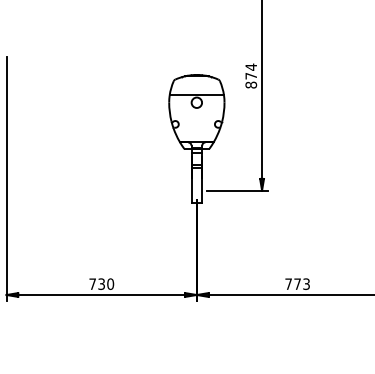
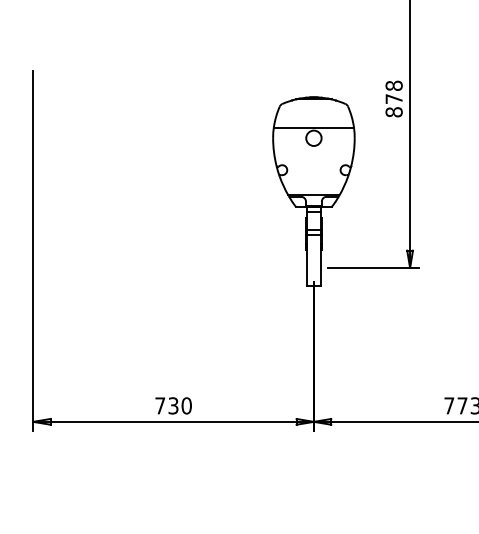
text: (251, 66) -> (394, 84), 874 -> 878

